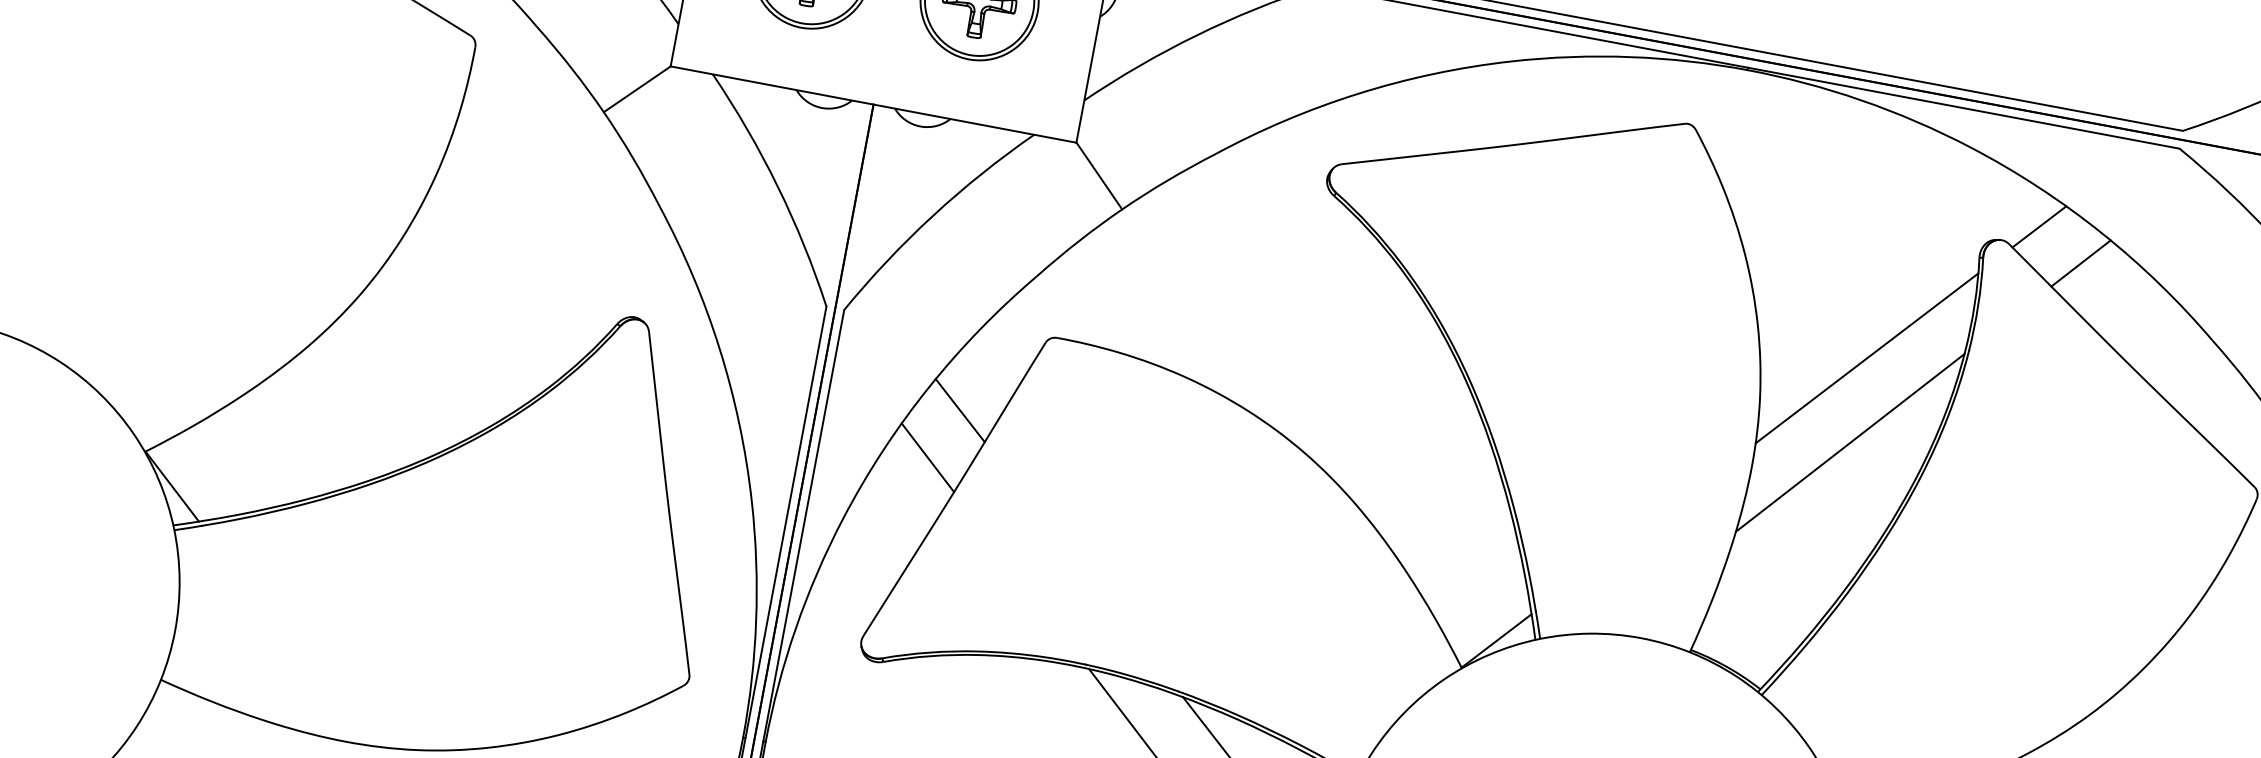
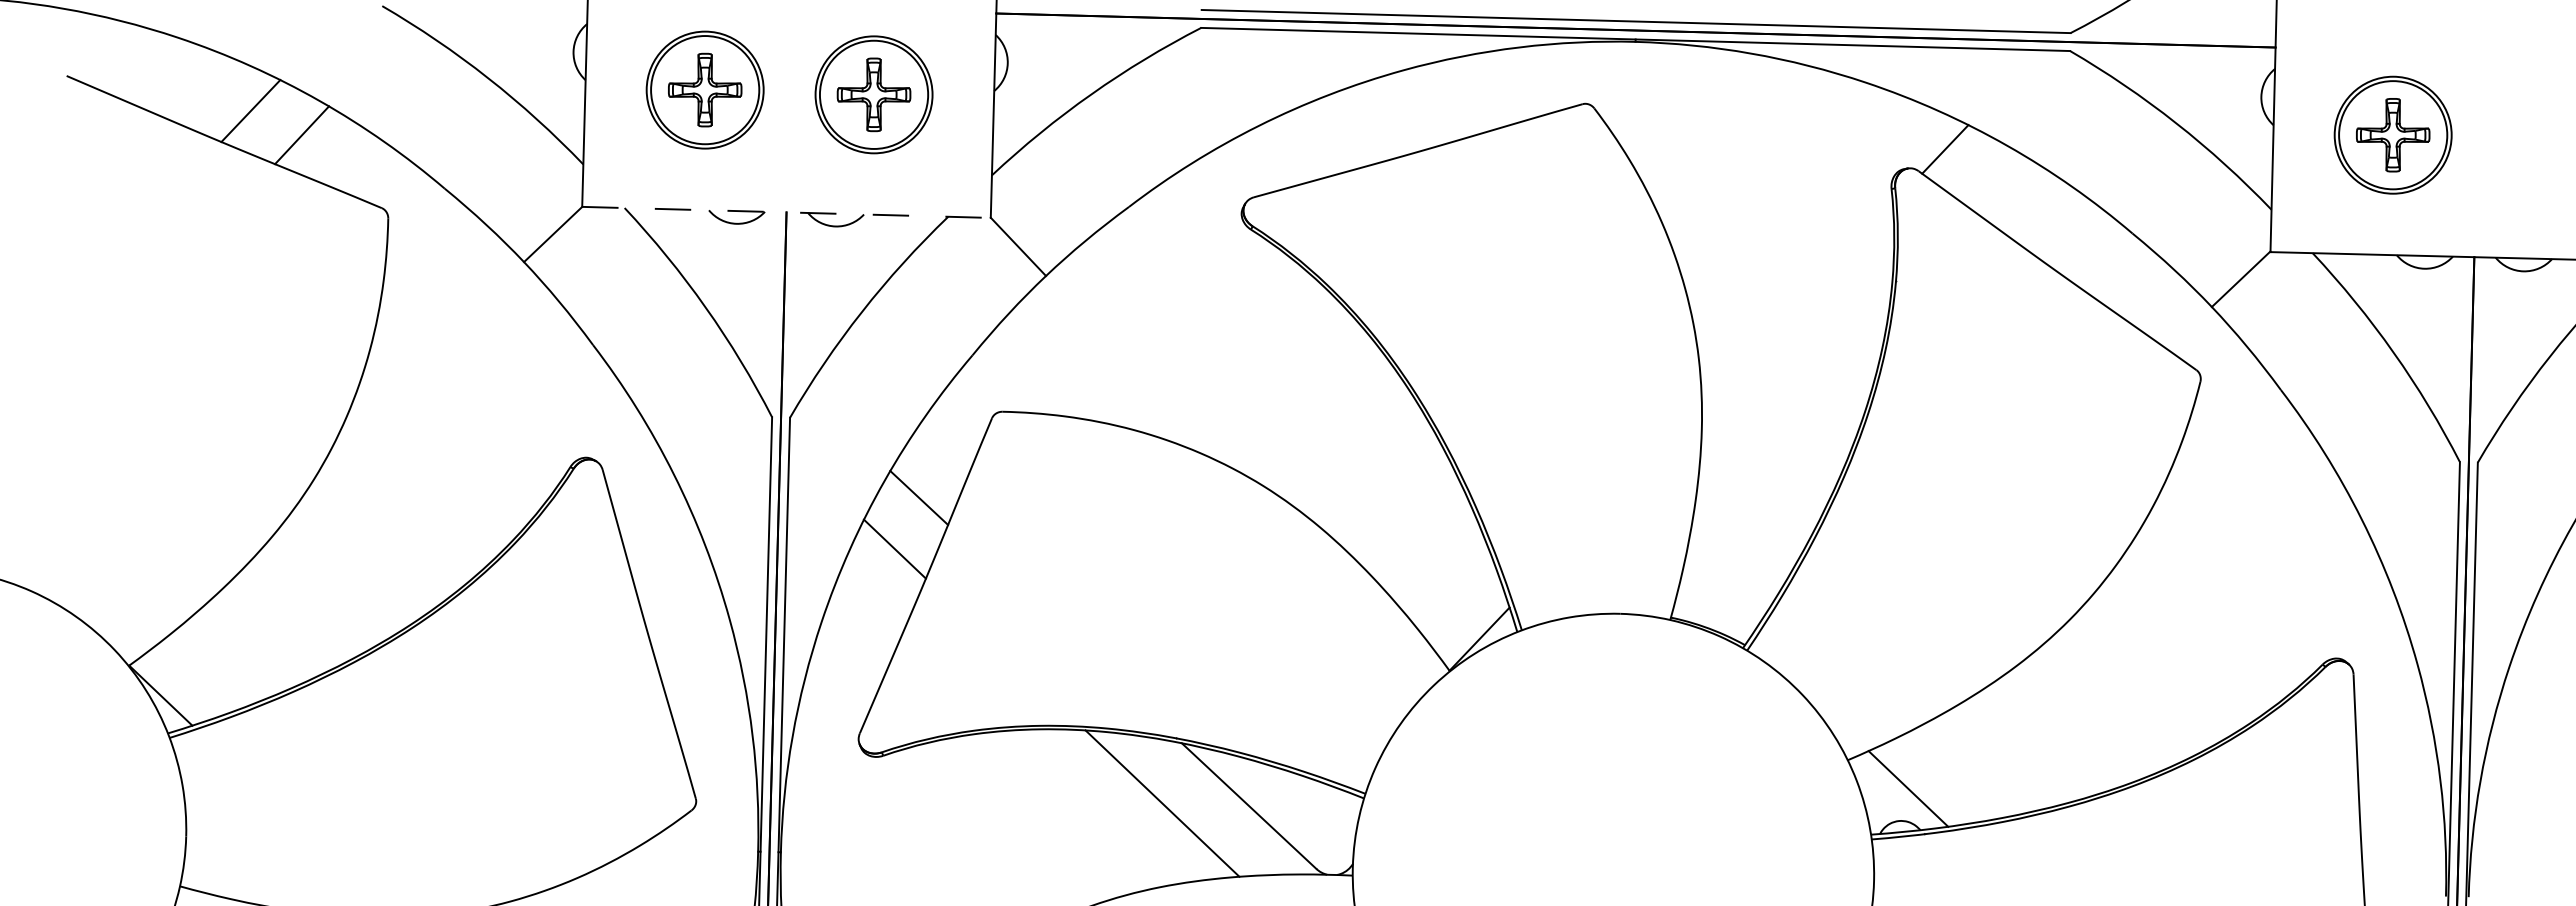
line: (874, 104) -> (787, 212), solid -> dashed
line: (2080, 263) -> (1991, 178), removed
line: (1867, 357) -> (1797, 304), removed
line: (1850, 442) -> (1794, 389), removed

